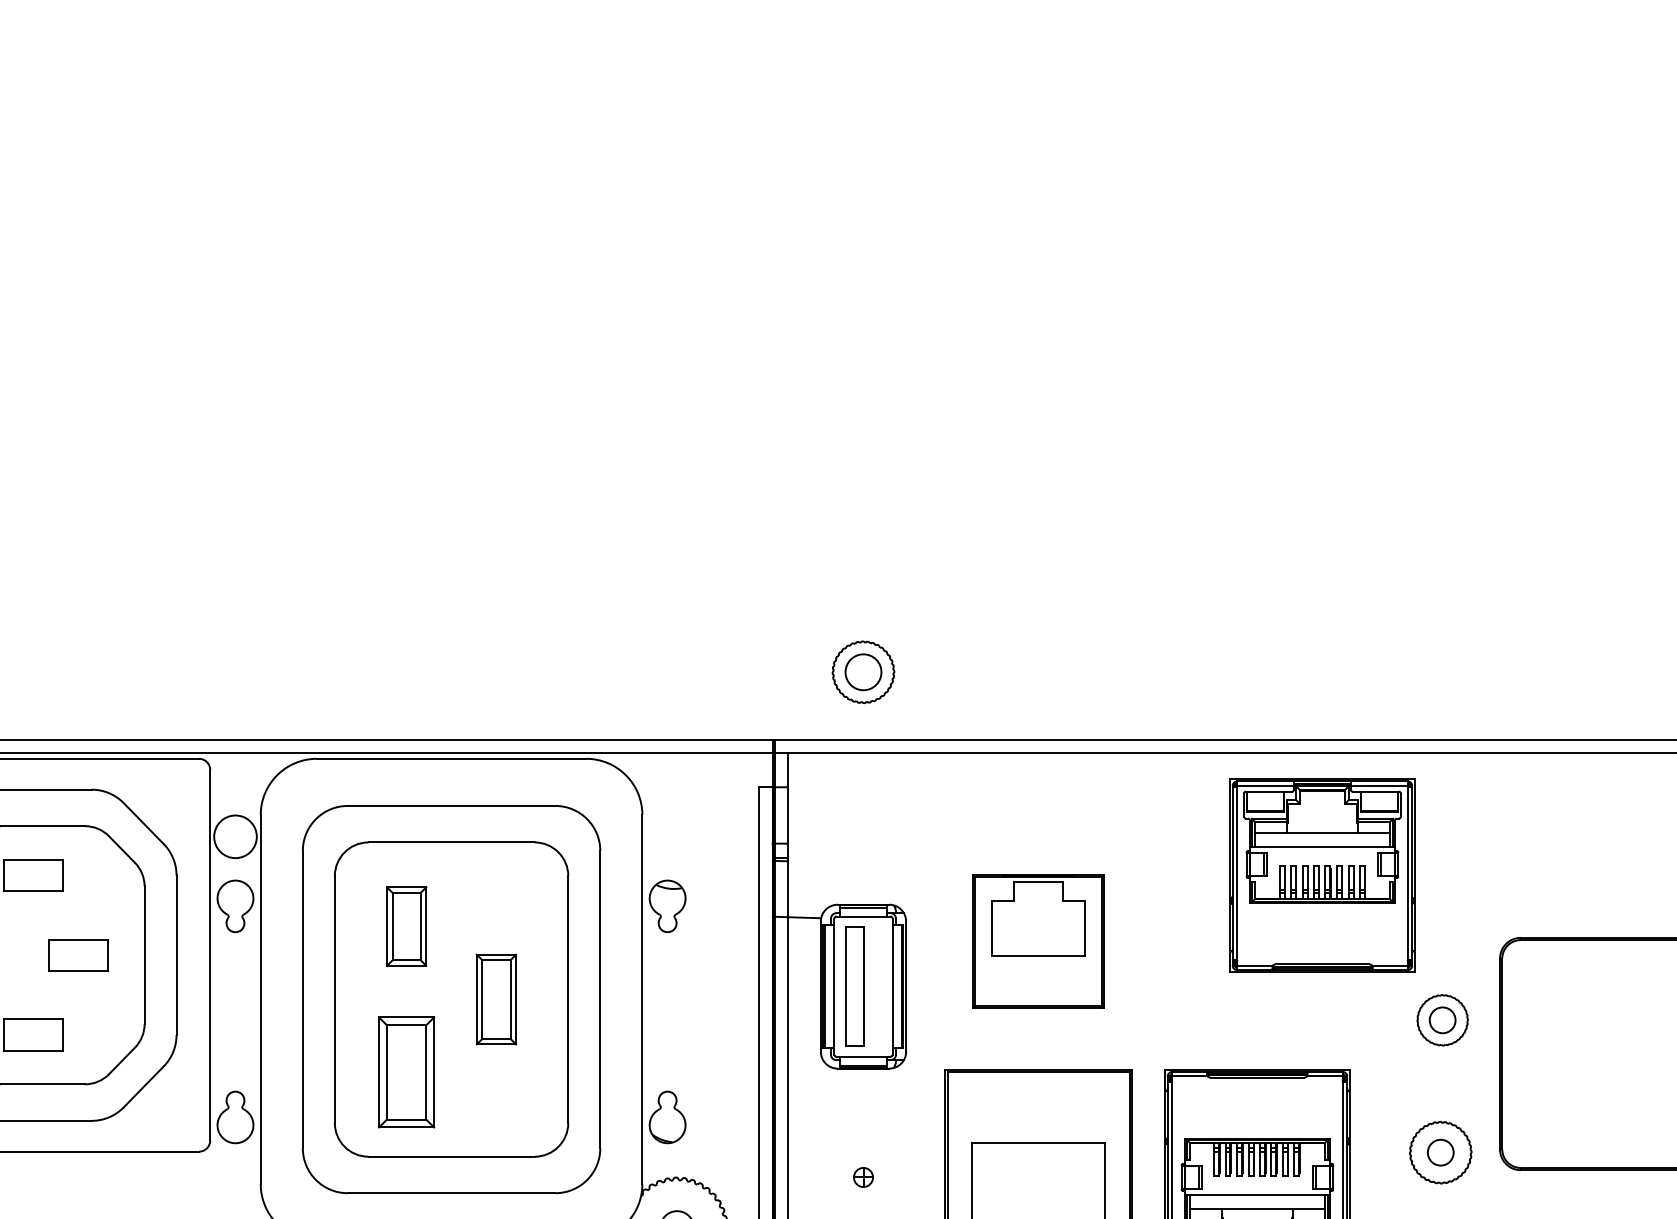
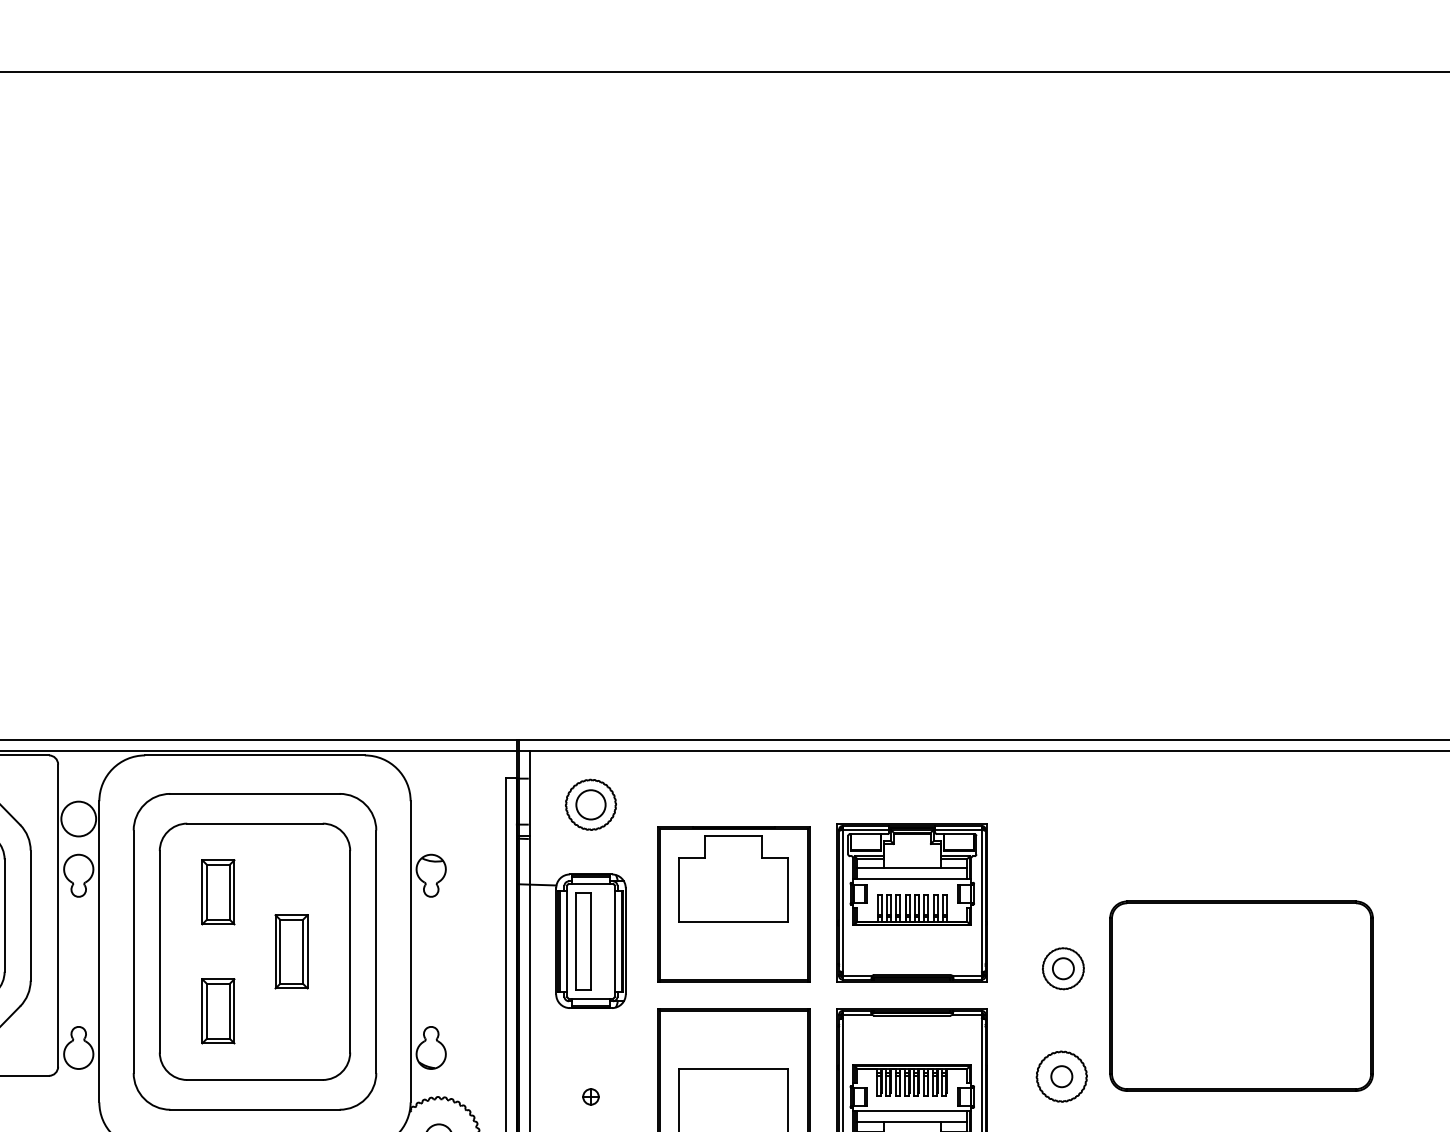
part: (862, 671) -> (590, 804), moved
part: (1321, 875) -> (911, 902), moved
part: (1038, 941) -> (733, 904), size x1.43
part: (406, 1072) -> (218, 1011), size x0.71

